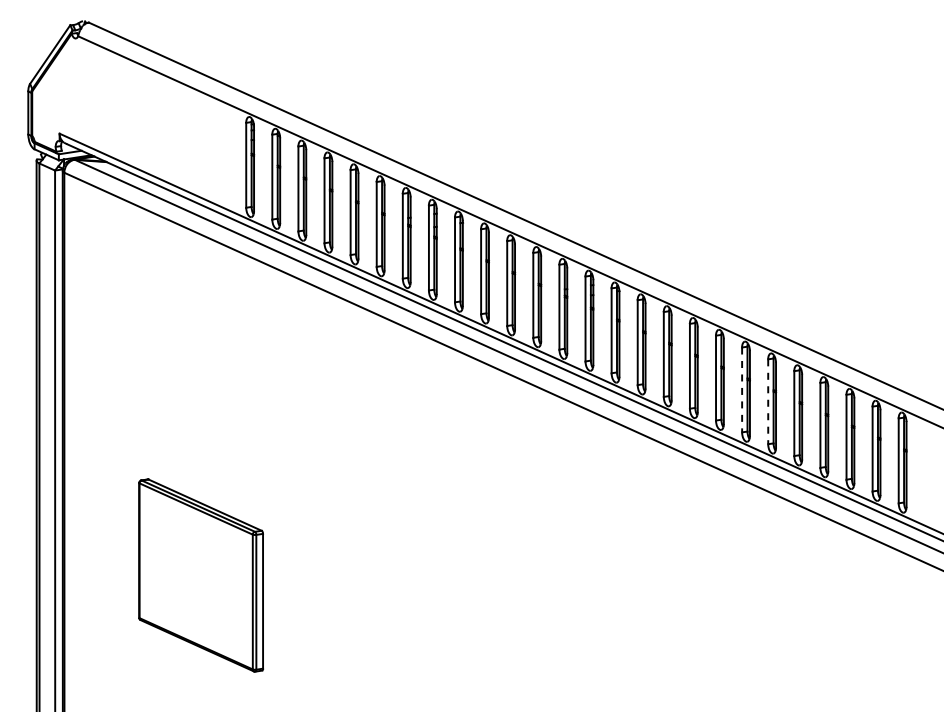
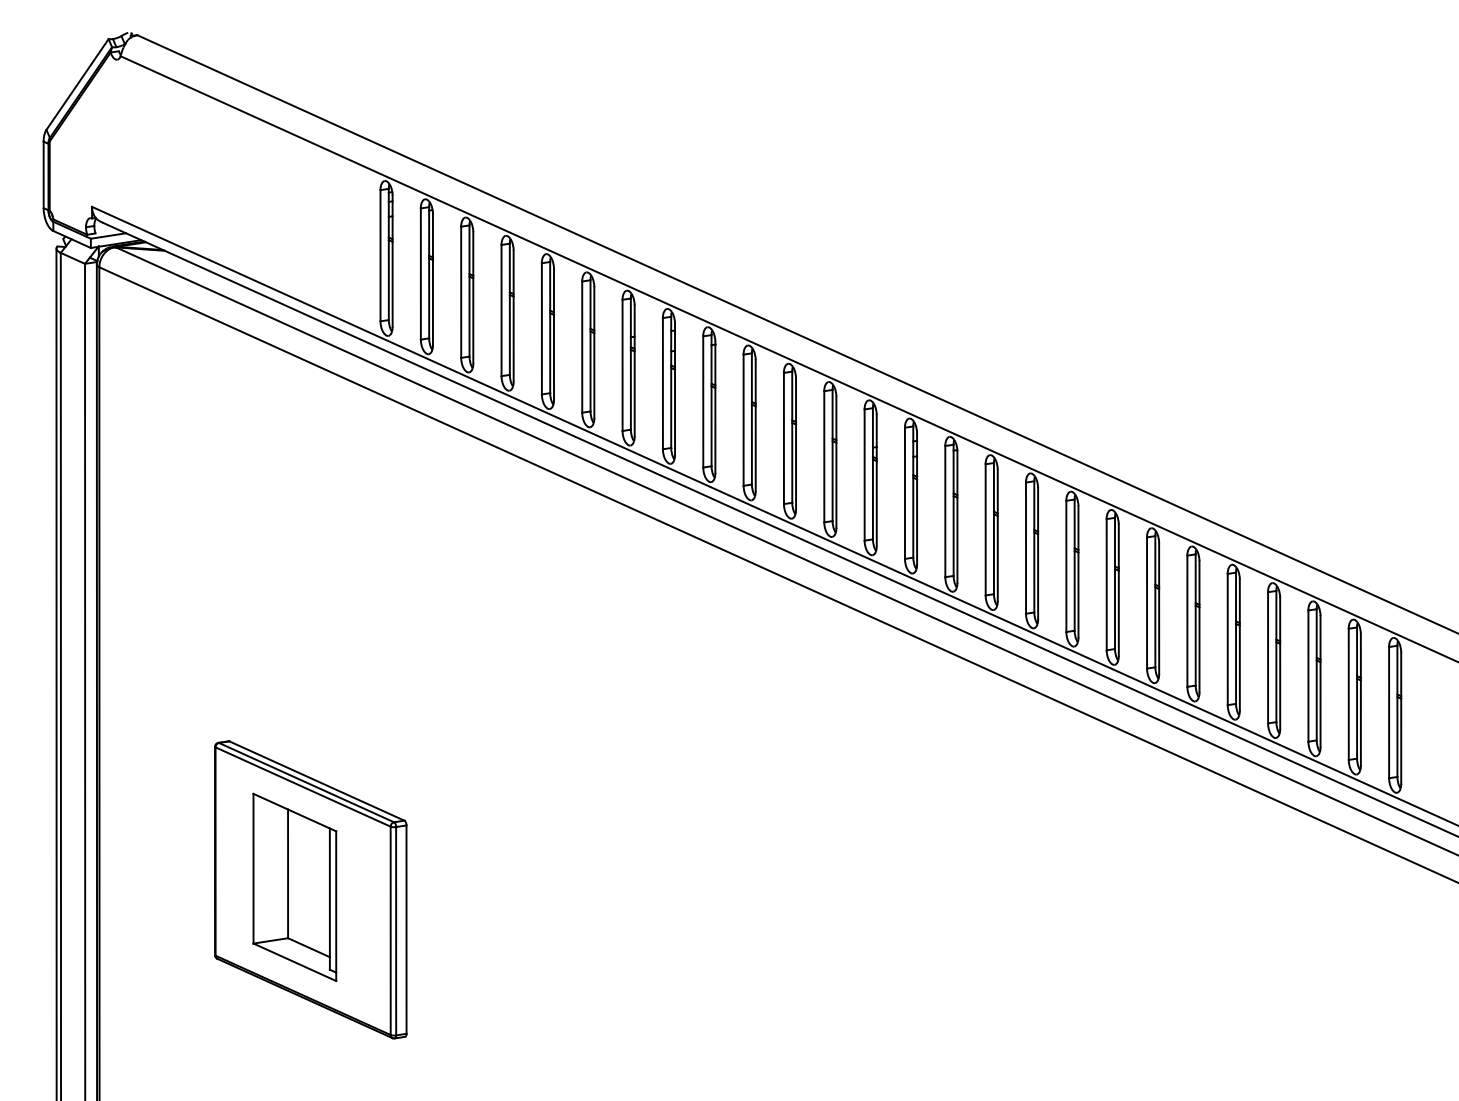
line: (742, 390) -> (1147, 603), dashed -> solid
line: (768, 402) -> (1187, 622), dashed -> solid
part: (190, 573) -> (294, 886), added

